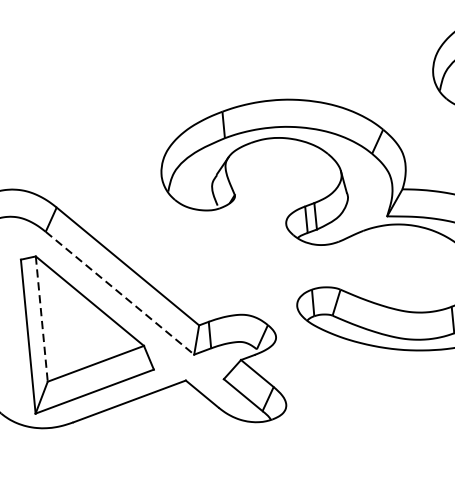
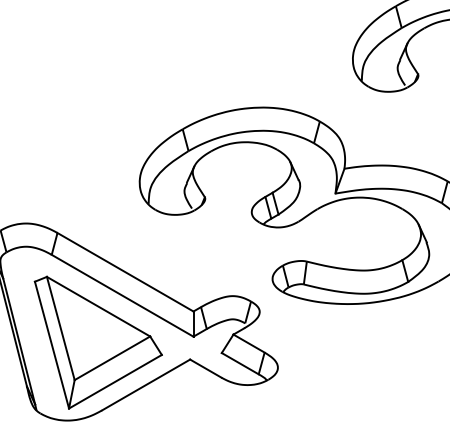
line: (119, 292) -> (122, 295), dashed -> solid
line: (41, 319) -> (60, 328), dashed -> solid

